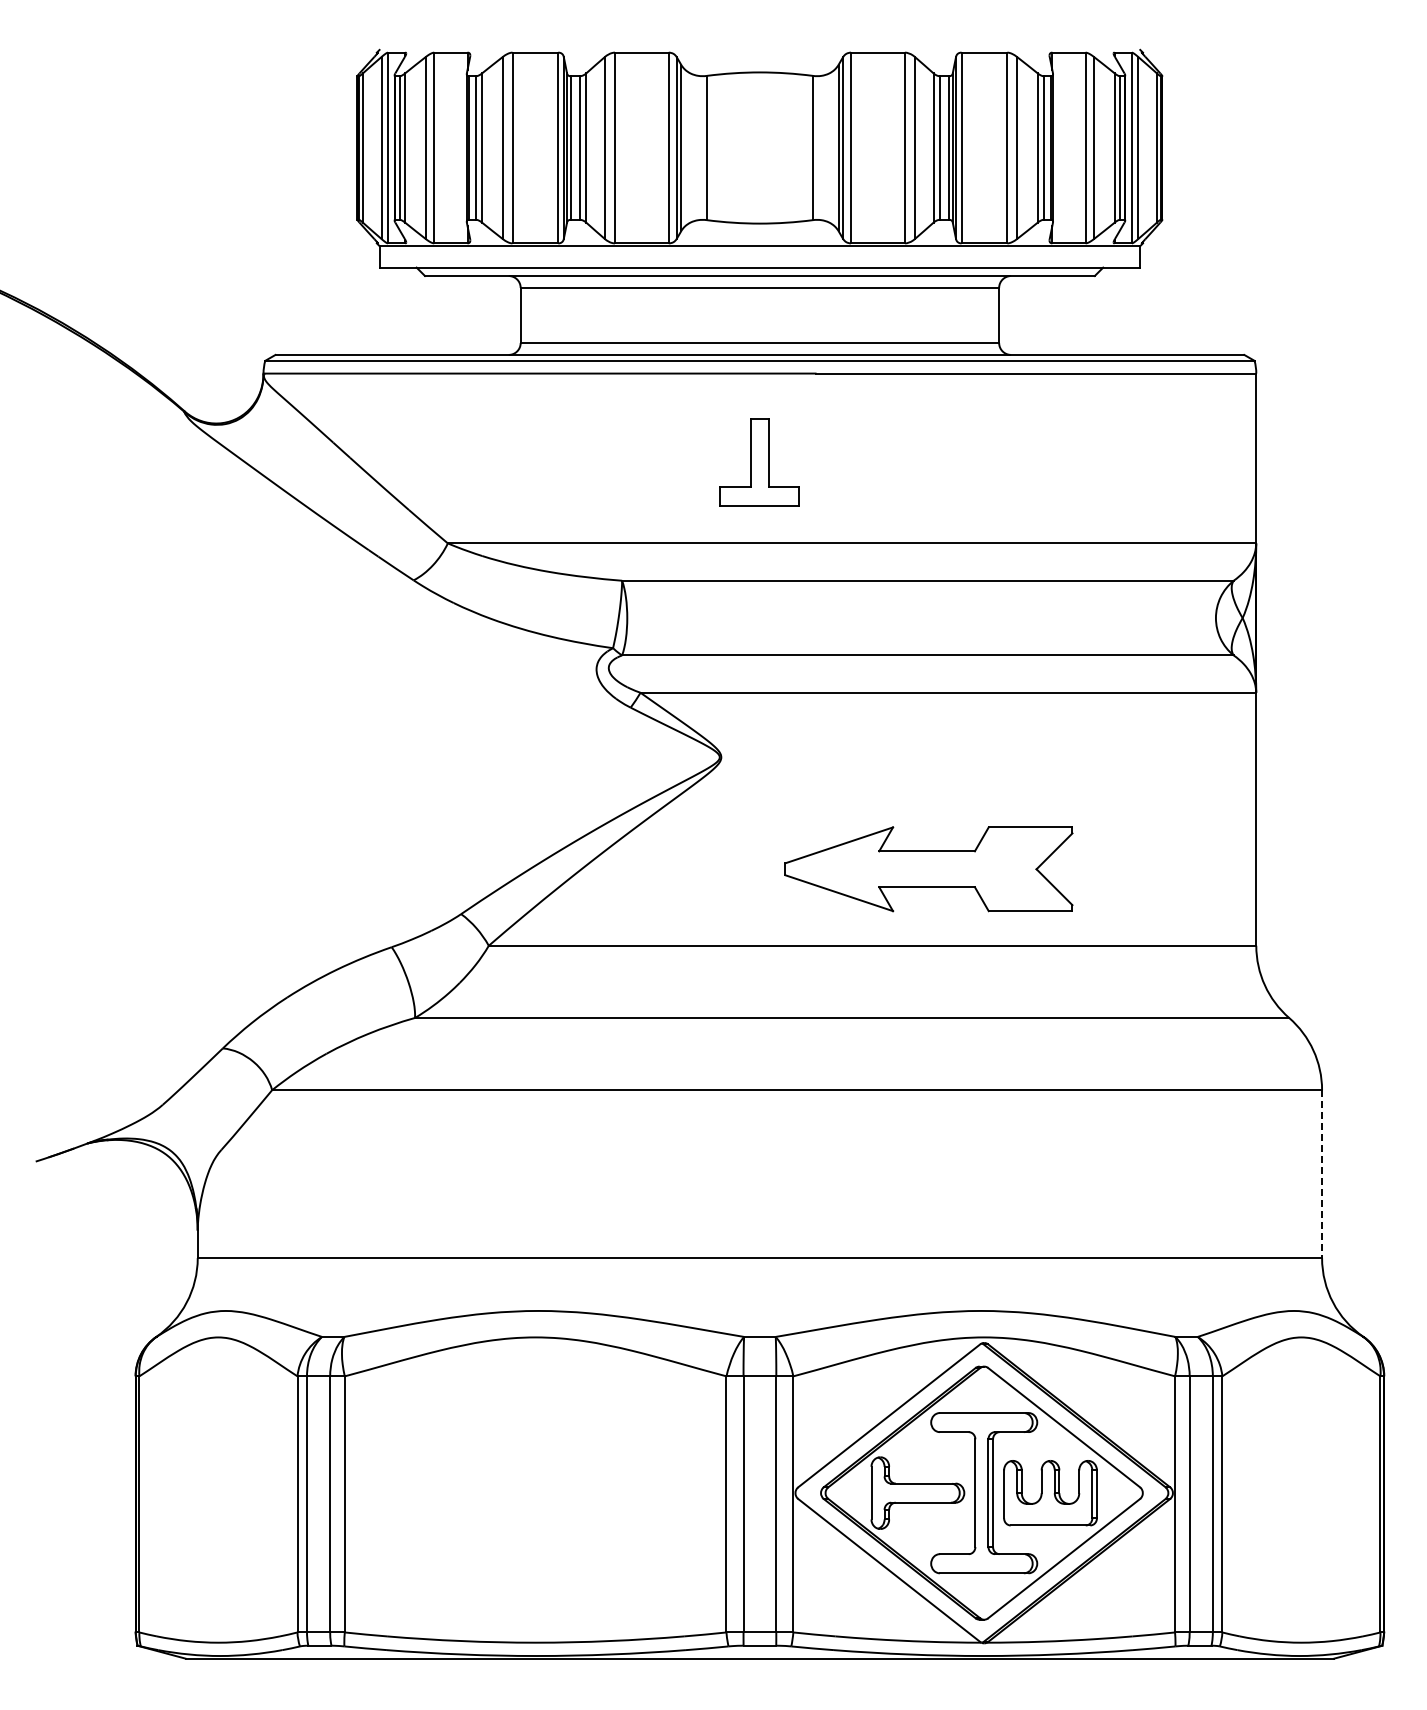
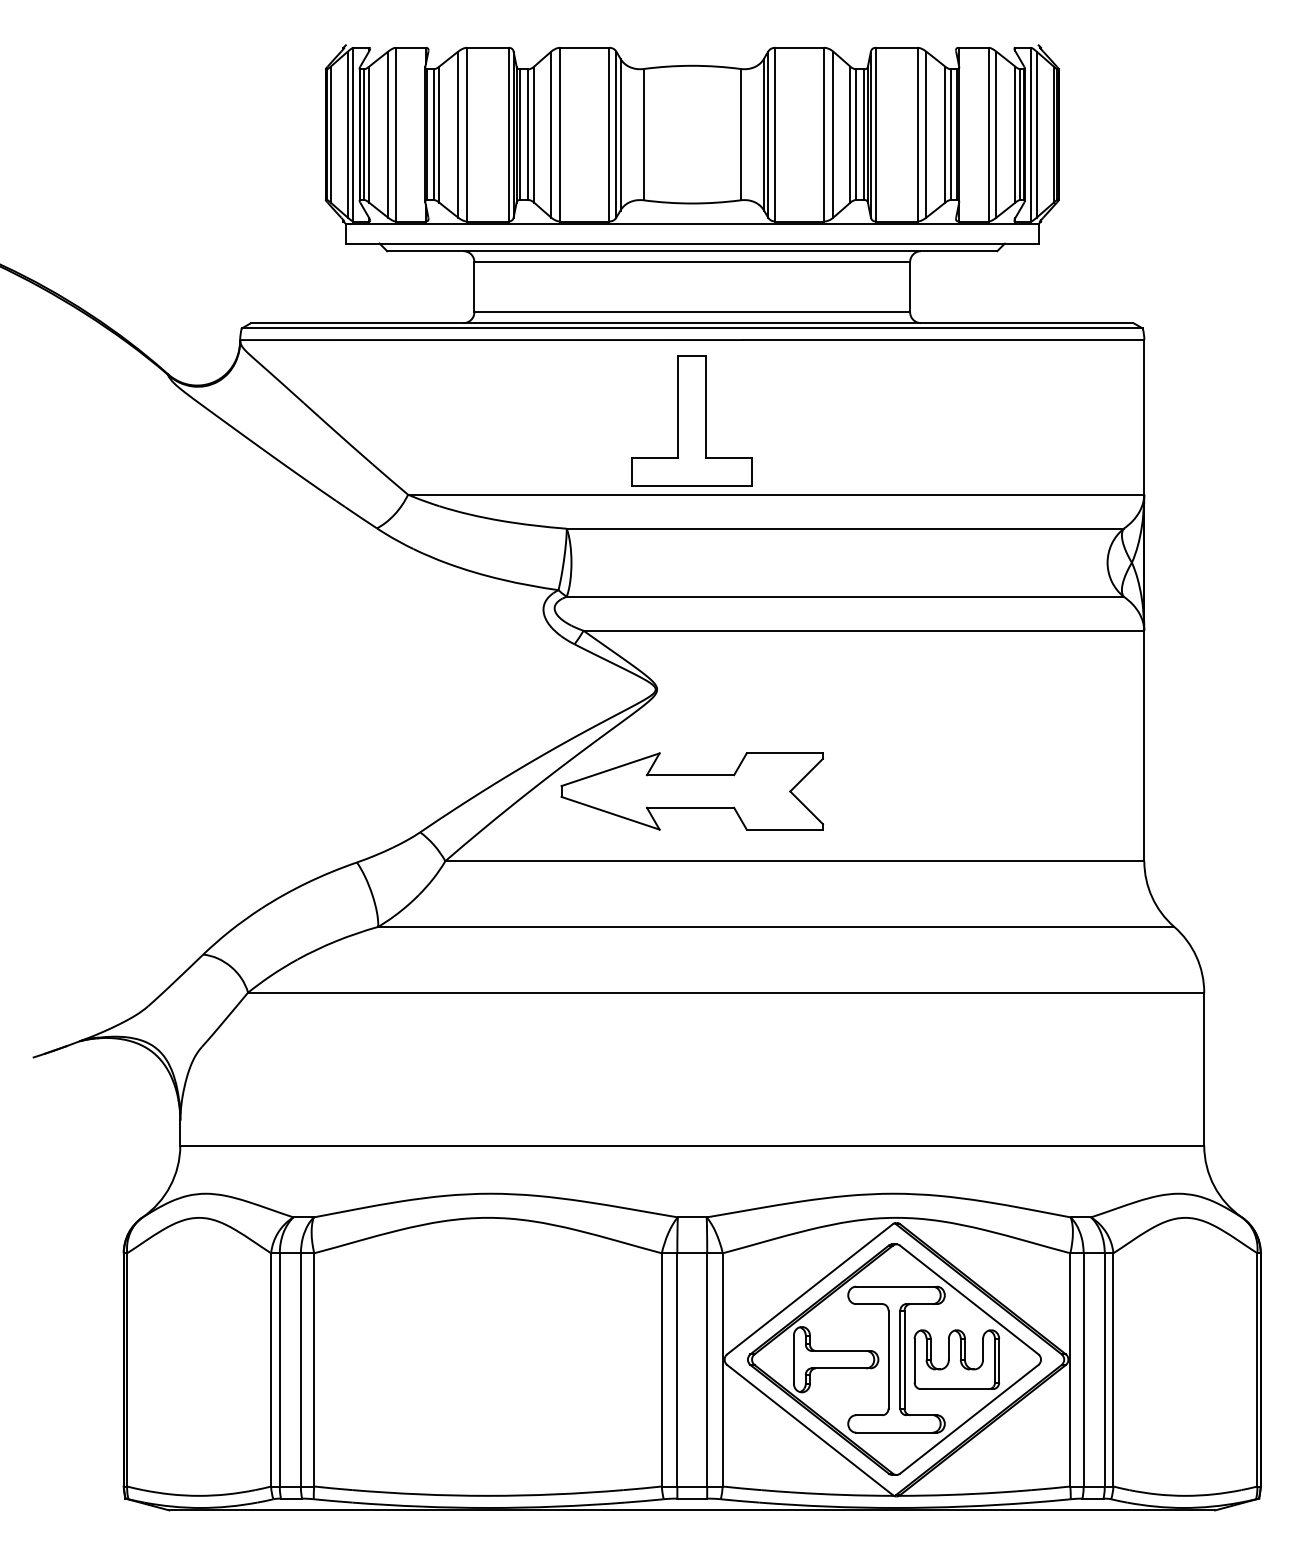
part: (759, 462) -> (691, 421), size x1.67
part: (928, 869) -> (691, 791), moved
line: (1322, 1174) -> (1204, 1069), dashed -> solid

